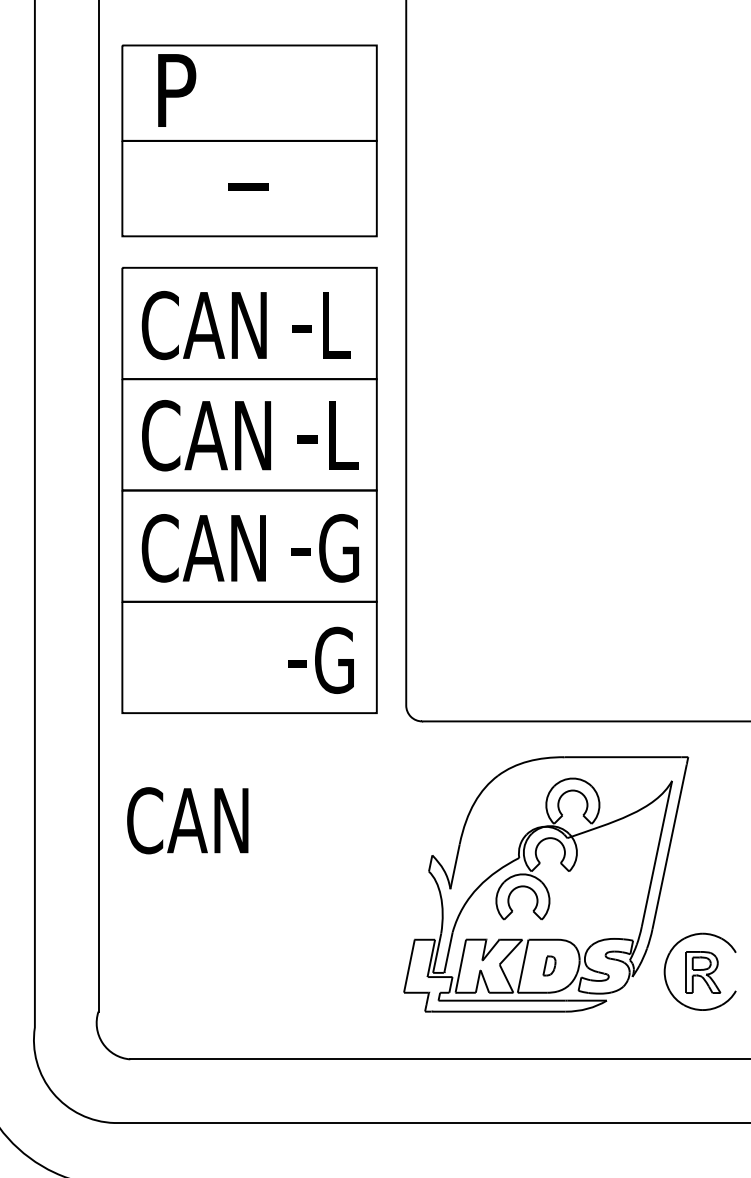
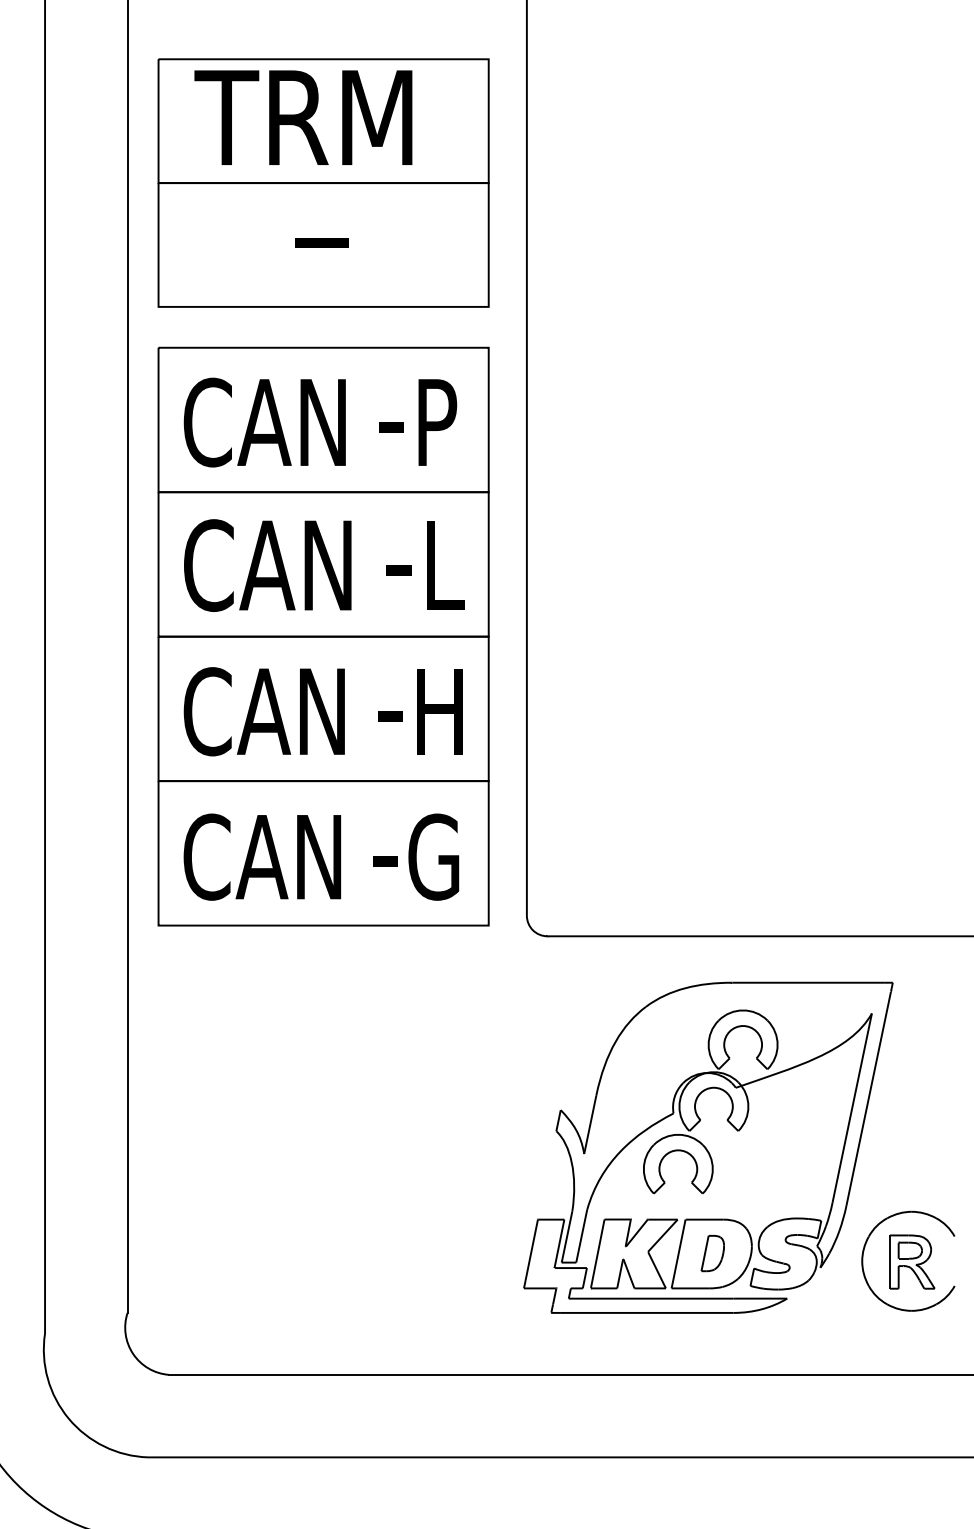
text: (234, 90) -> (303, 117), P -> TRM
text: (337, 325) -> (437, 422), L -> P
text: (338, 548) -> (439, 711), G -> H
text: (187, 820) -> (262, 856), moved
part: (549, 965) -> (712, 1253), size x1.43

